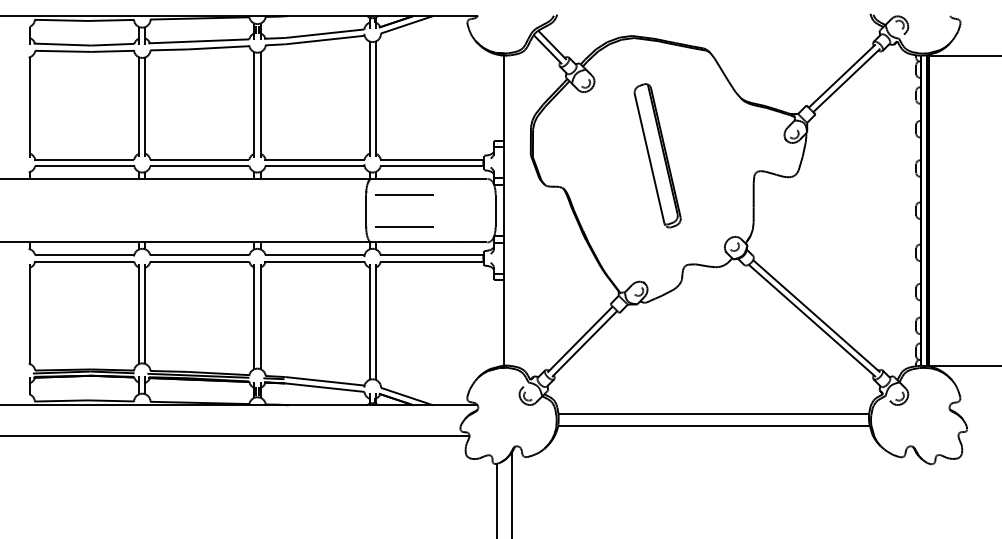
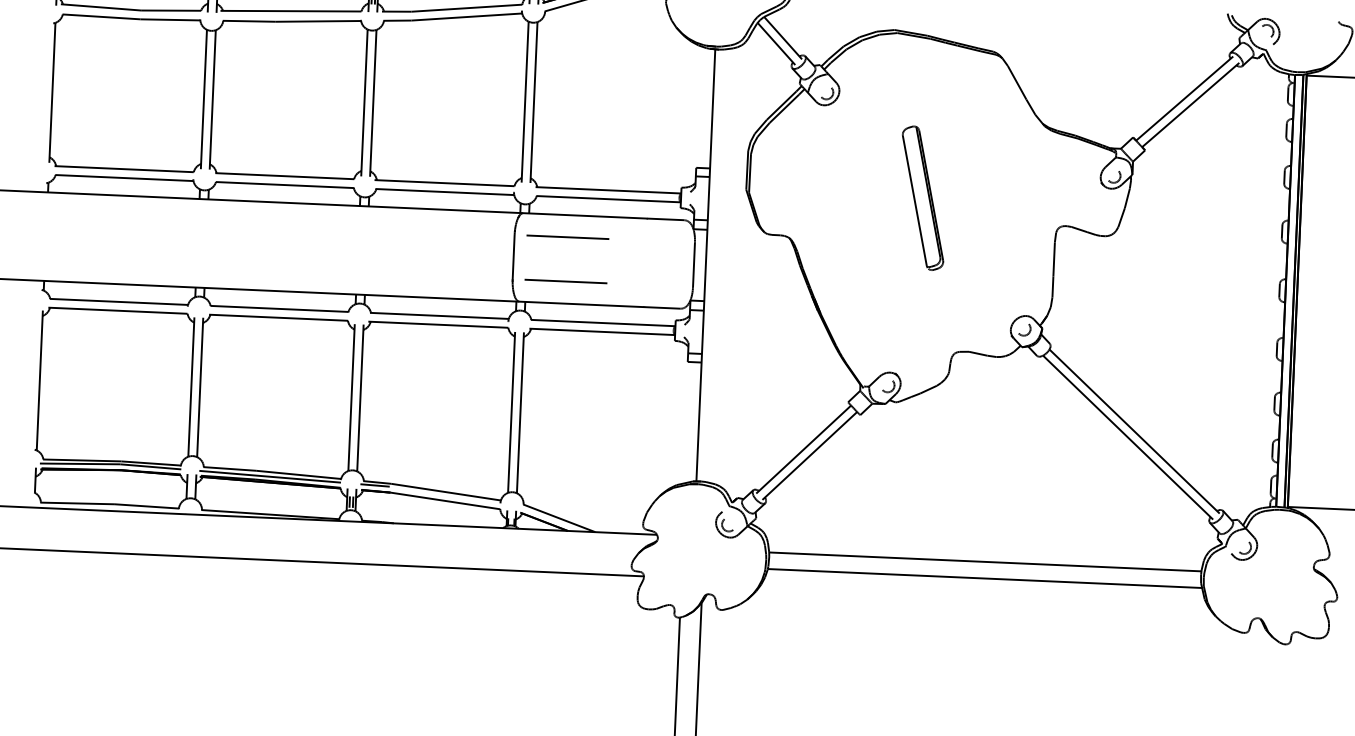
part: (657, 155) -> (922, 197), size x0.71

